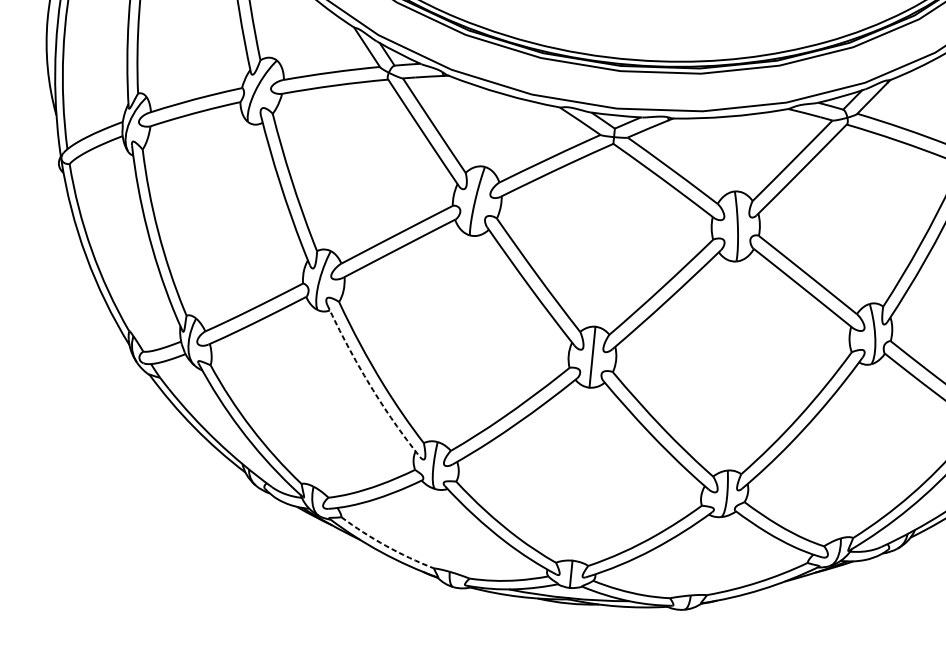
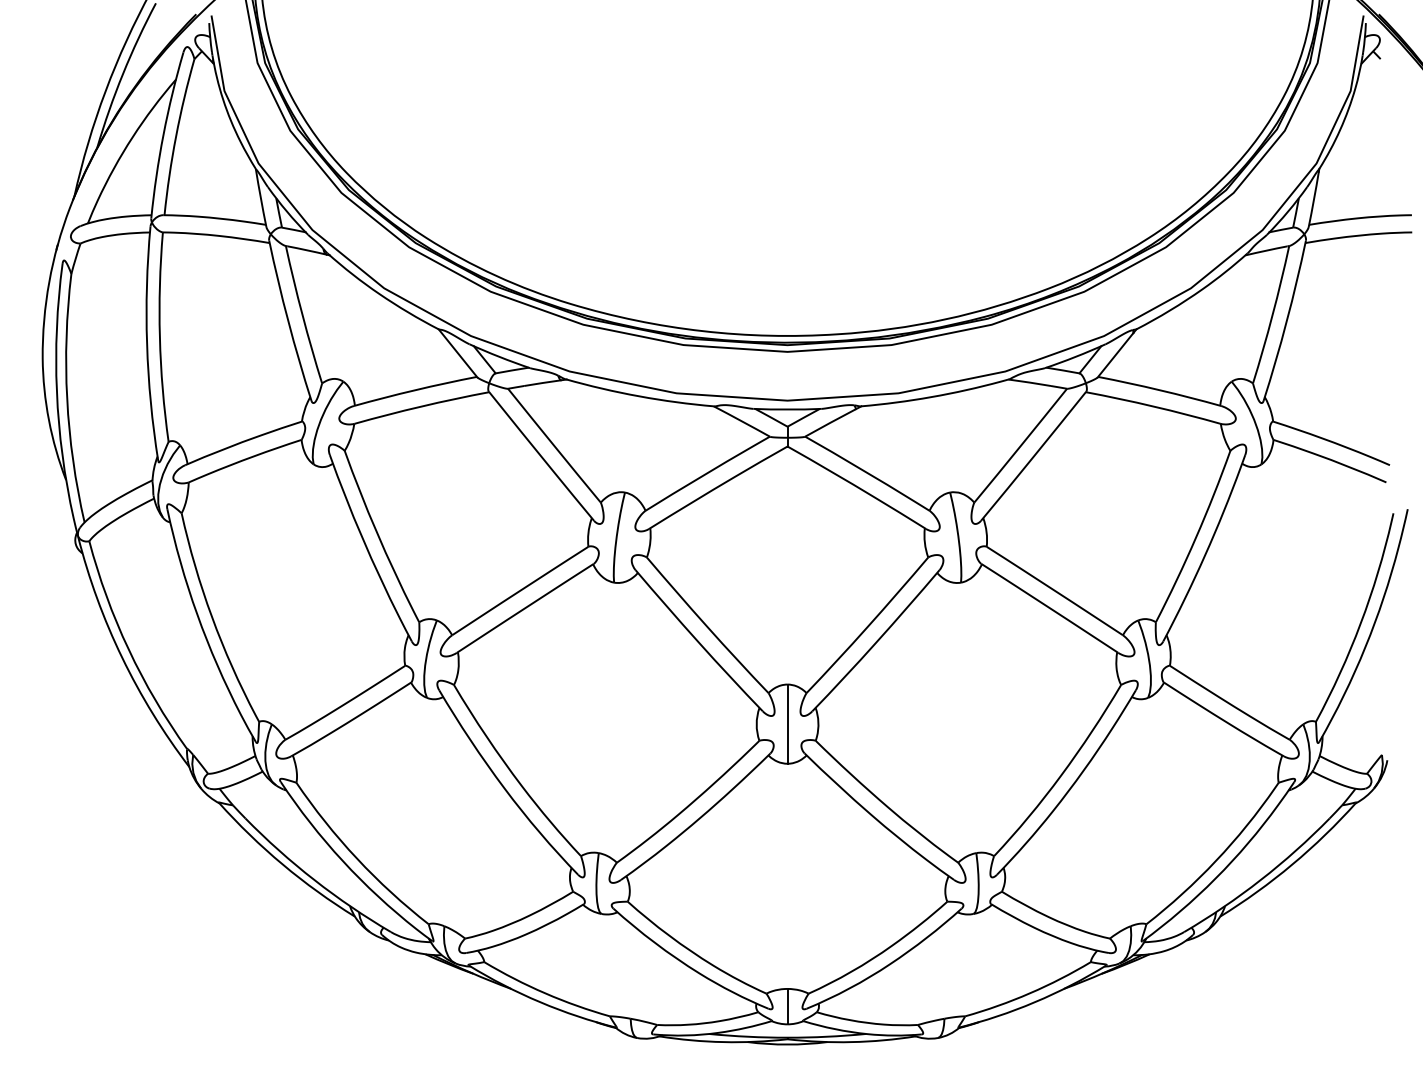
line: (370, 384) -> (504, 787), dashed -> solid
line: (386, 545) -> (545, 993), dashed -> solid

